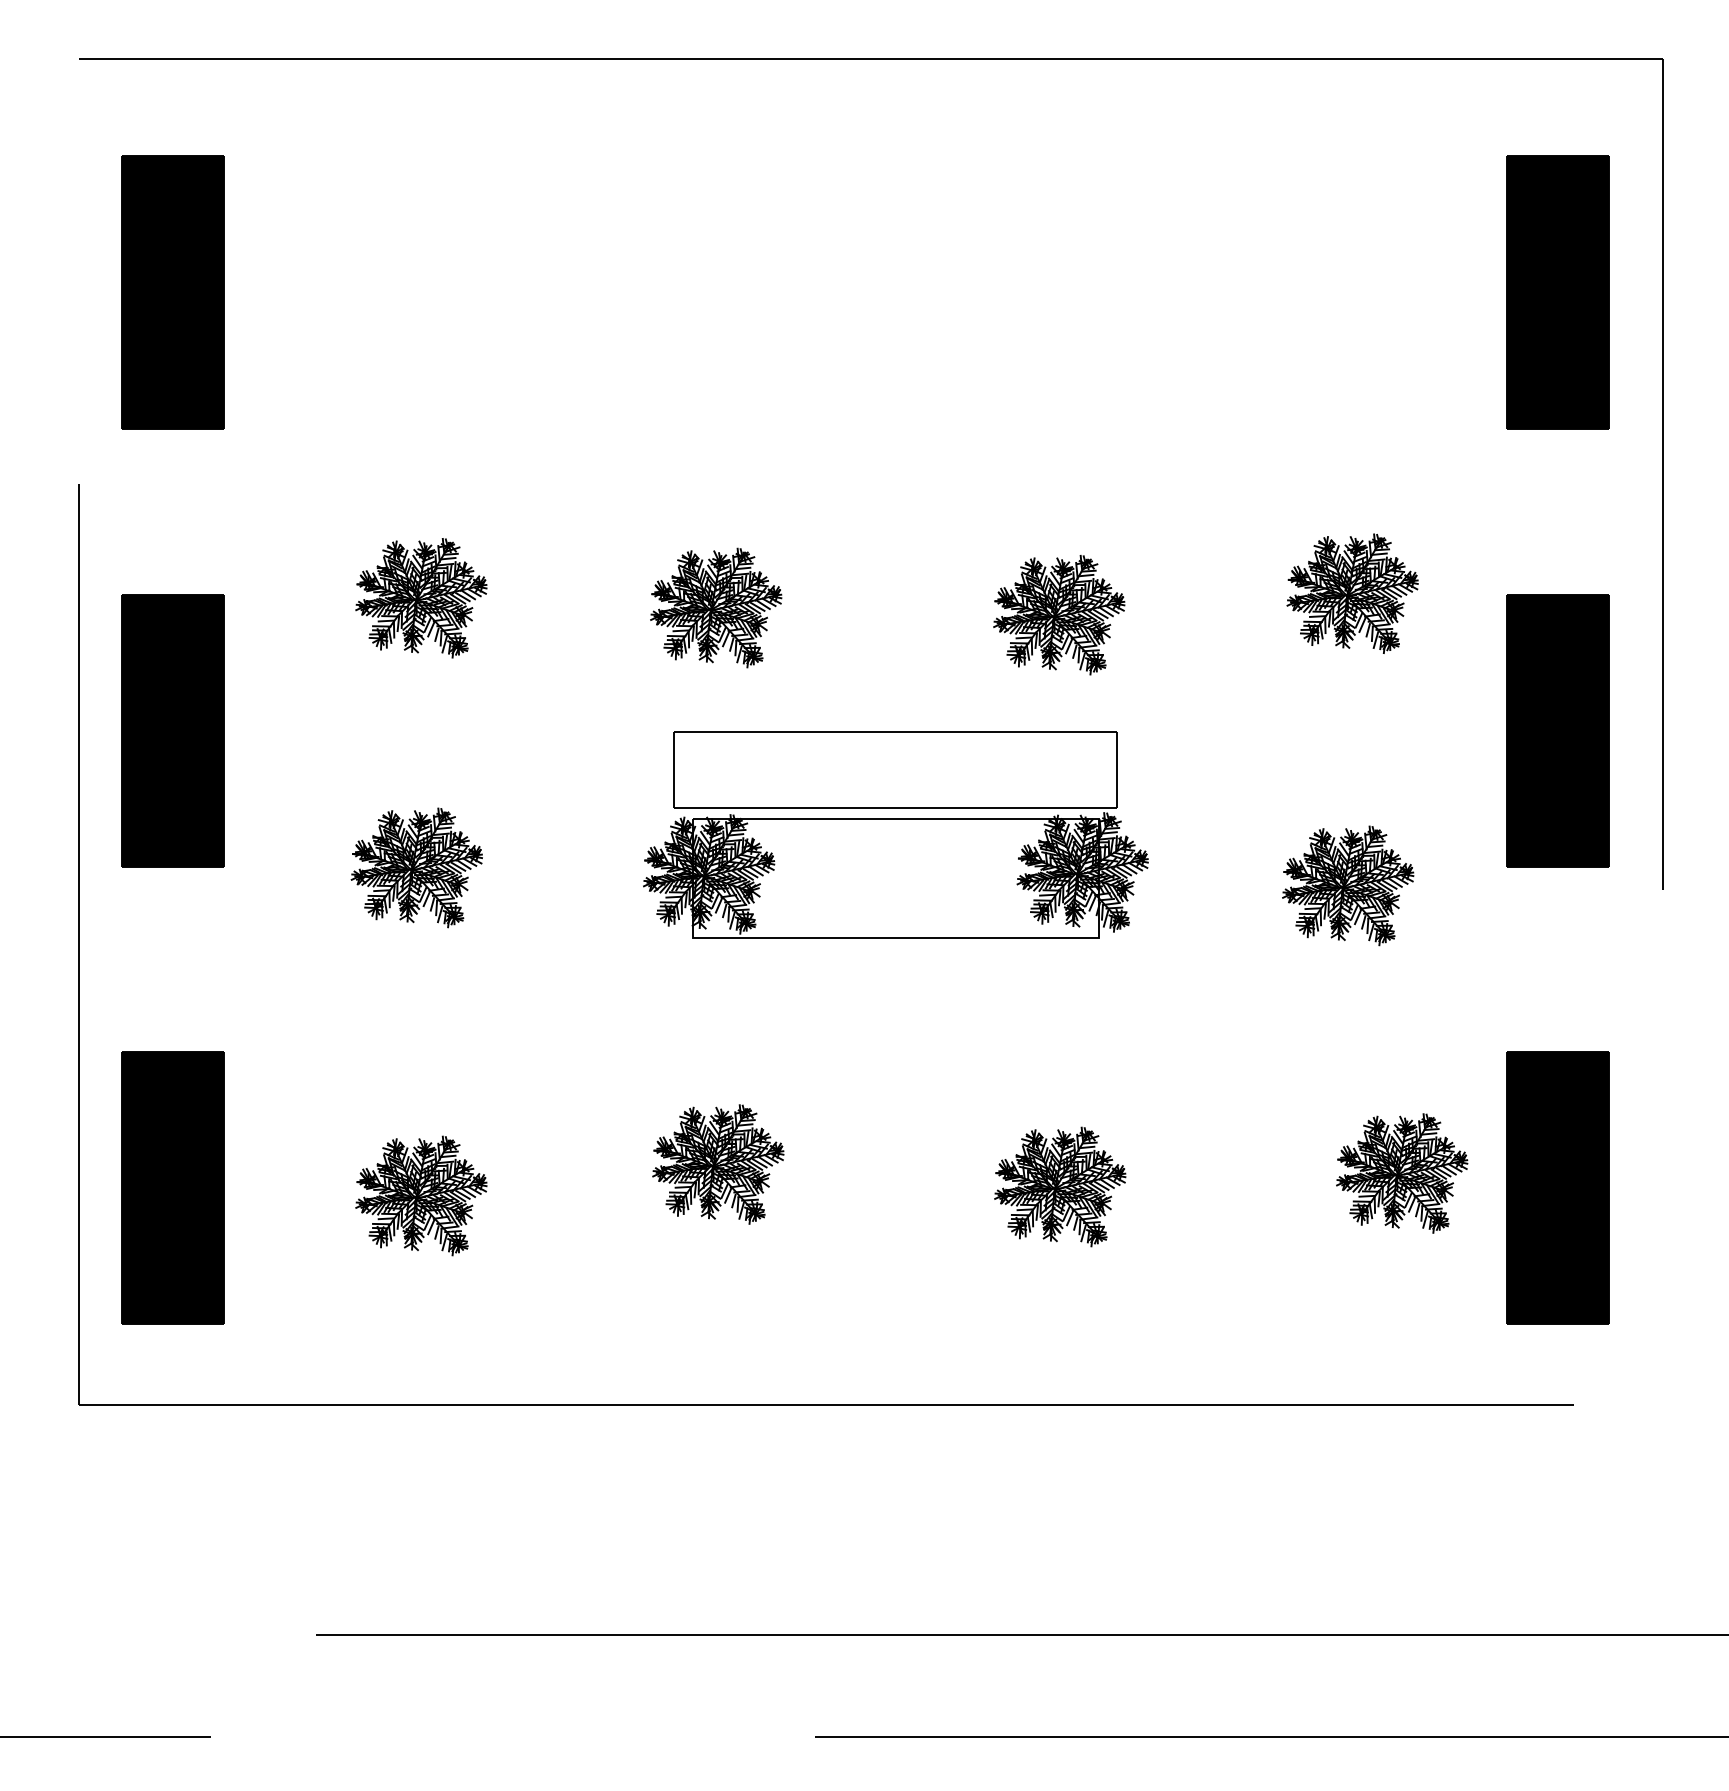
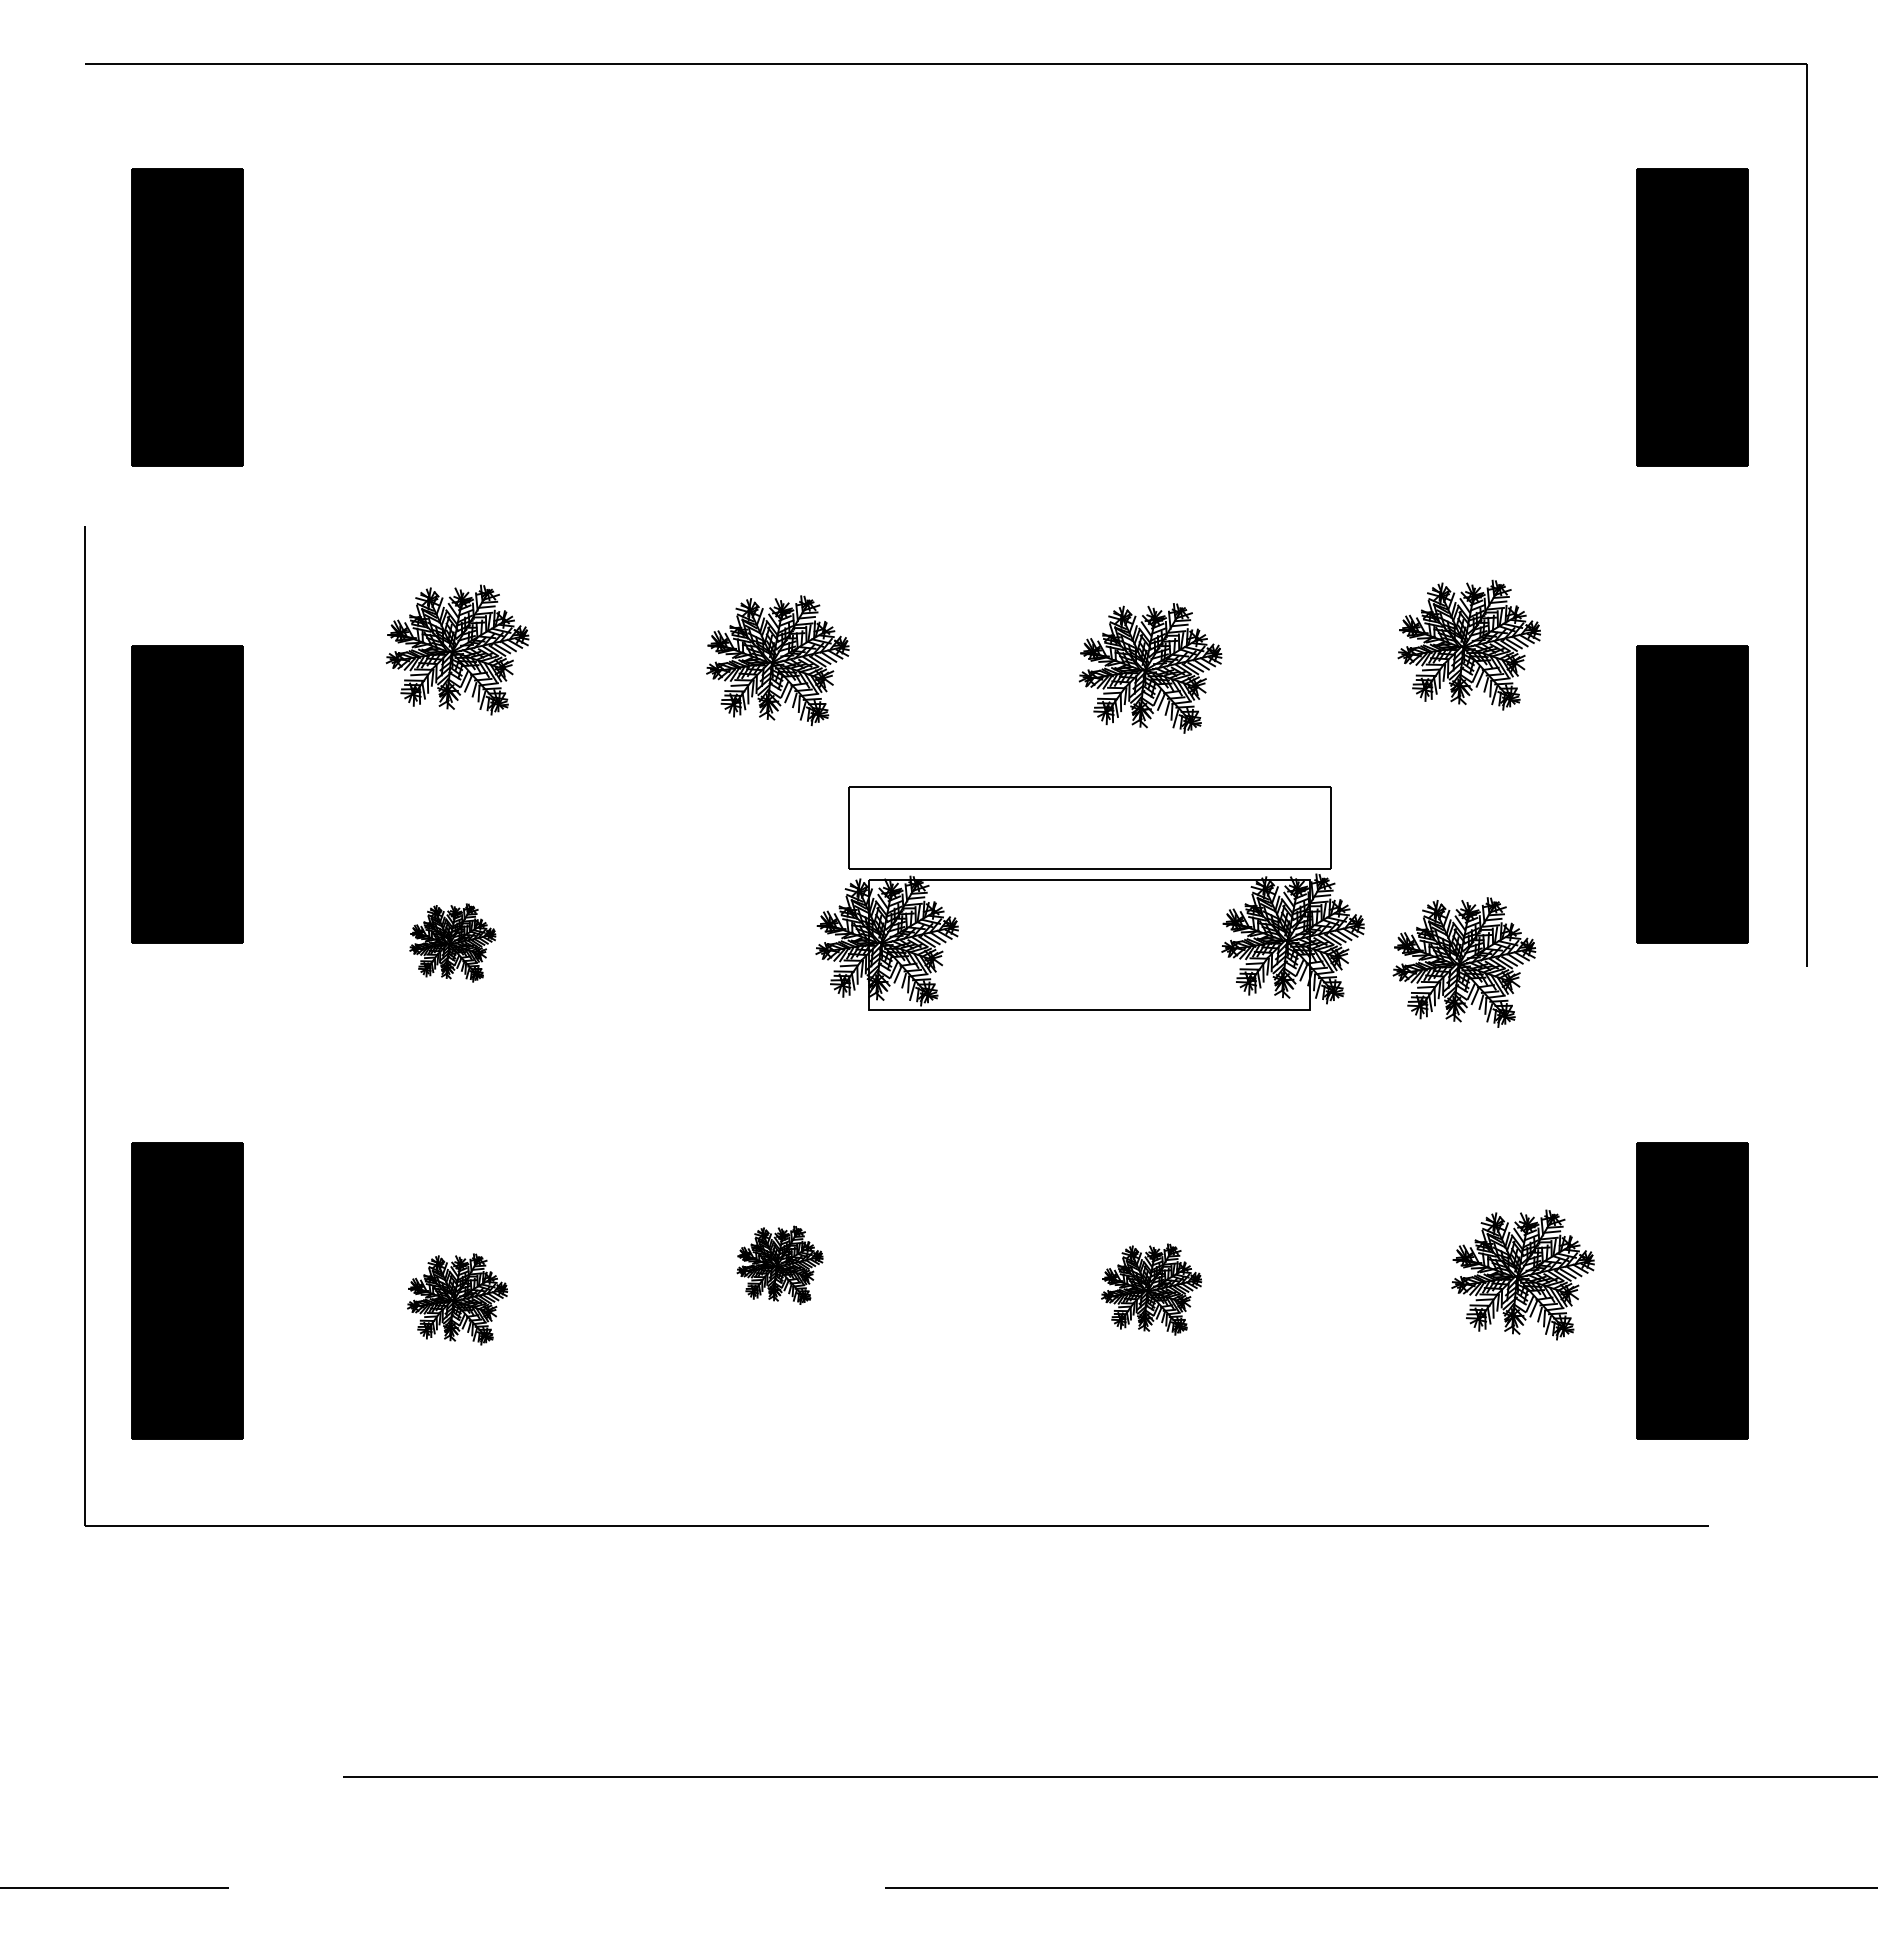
part: (895, 835) -> (1089, 898), moved
part: (416, 867) -> (452, 942), size x0.6
part: (717, 1164) -> (779, 1265), size x0.6
part: (1060, 1186) -> (1151, 1289), size x0.7
part: (421, 1196) -> (457, 1299), size x0.7

